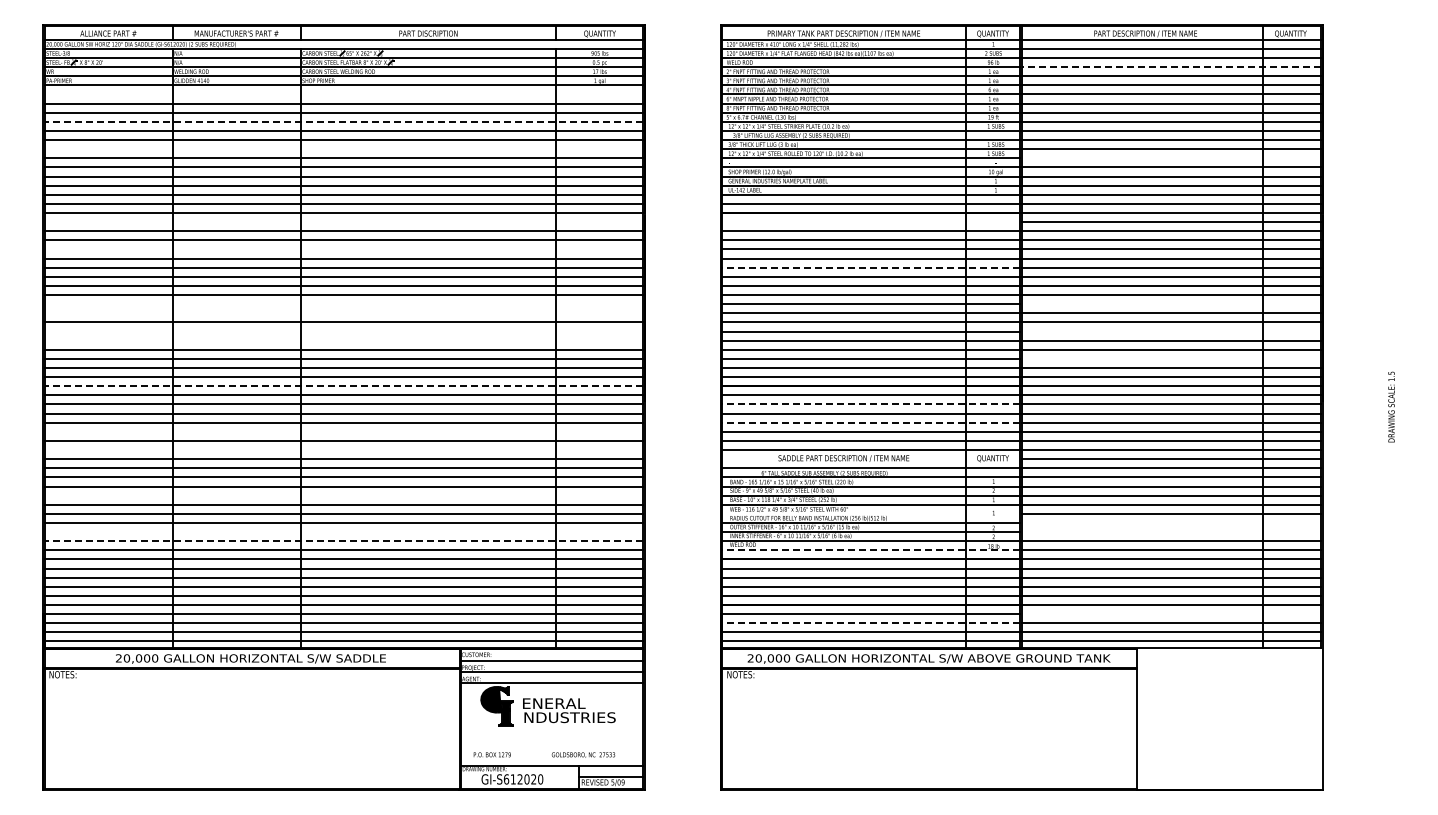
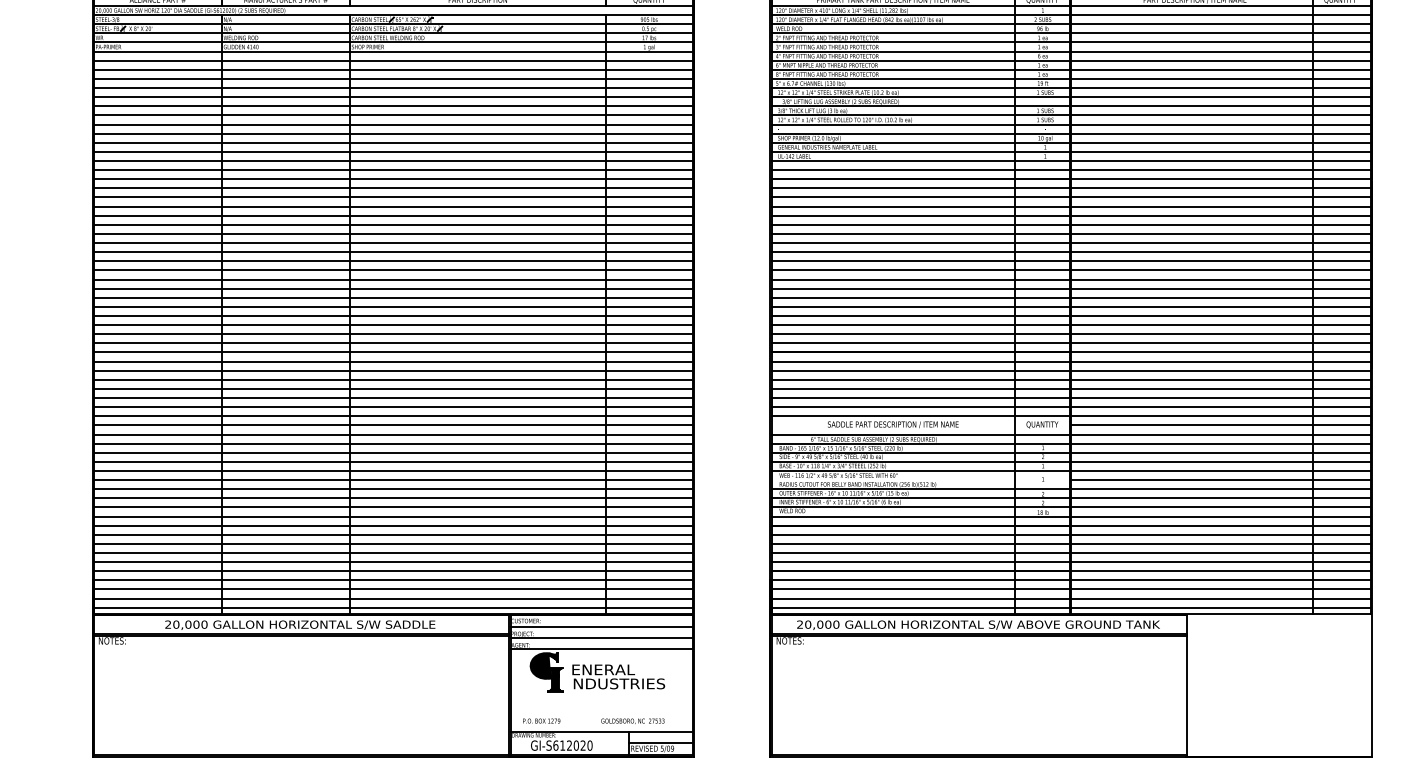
line: (1171, 67) -> (1220, 33), dashed -> solid
line: (343, 94) -> (392, 60), added
line: (343, 121) -> (392, 87), dashed -> solid
line: (343, 149) -> (392, 115), added
line: (1171, 158) -> (1220, 124), added
line: (343, 222) -> (392, 188), added
line: (871, 222) -> (920, 188), added
line: (343, 249) -> (392, 215), added
line: (871, 267) -> (920, 233), dashed -> solid
line: (343, 304) -> (392, 270), added
line: (1171, 304) -> (1220, 270), added
line: (343, 313) -> (392, 279), added
line: (343, 331) -> (392, 297), added
line: (1171, 331) -> (1220, 297), added
line: (343, 340) -> (392, 306), added
line: (1171, 358) -> (1220, 324), added
line: (343, 386) -> (392, 352), dashed -> solid
line: (871, 404) -> (920, 370), dashed -> solid
line: (871, 422) -> (920, 388), dashed -> solid
line: (343, 431) -> (392, 397), added
line: (343, 450) -> (392, 416), added
line: (343, 495) -> (392, 461), added
line: (1171, 522) -> (1220, 488), added
line: (343, 532) -> (392, 498), added
line: (1171, 532) -> (1220, 498), added
line: (343, 541) -> (392, 507), dashed -> solid
line: (871, 550) -> (920, 516), dashed -> solid
line: (1171, 614) -> (1220, 580), added
line: (871, 623) -> (920, 589), dashed -> solid

